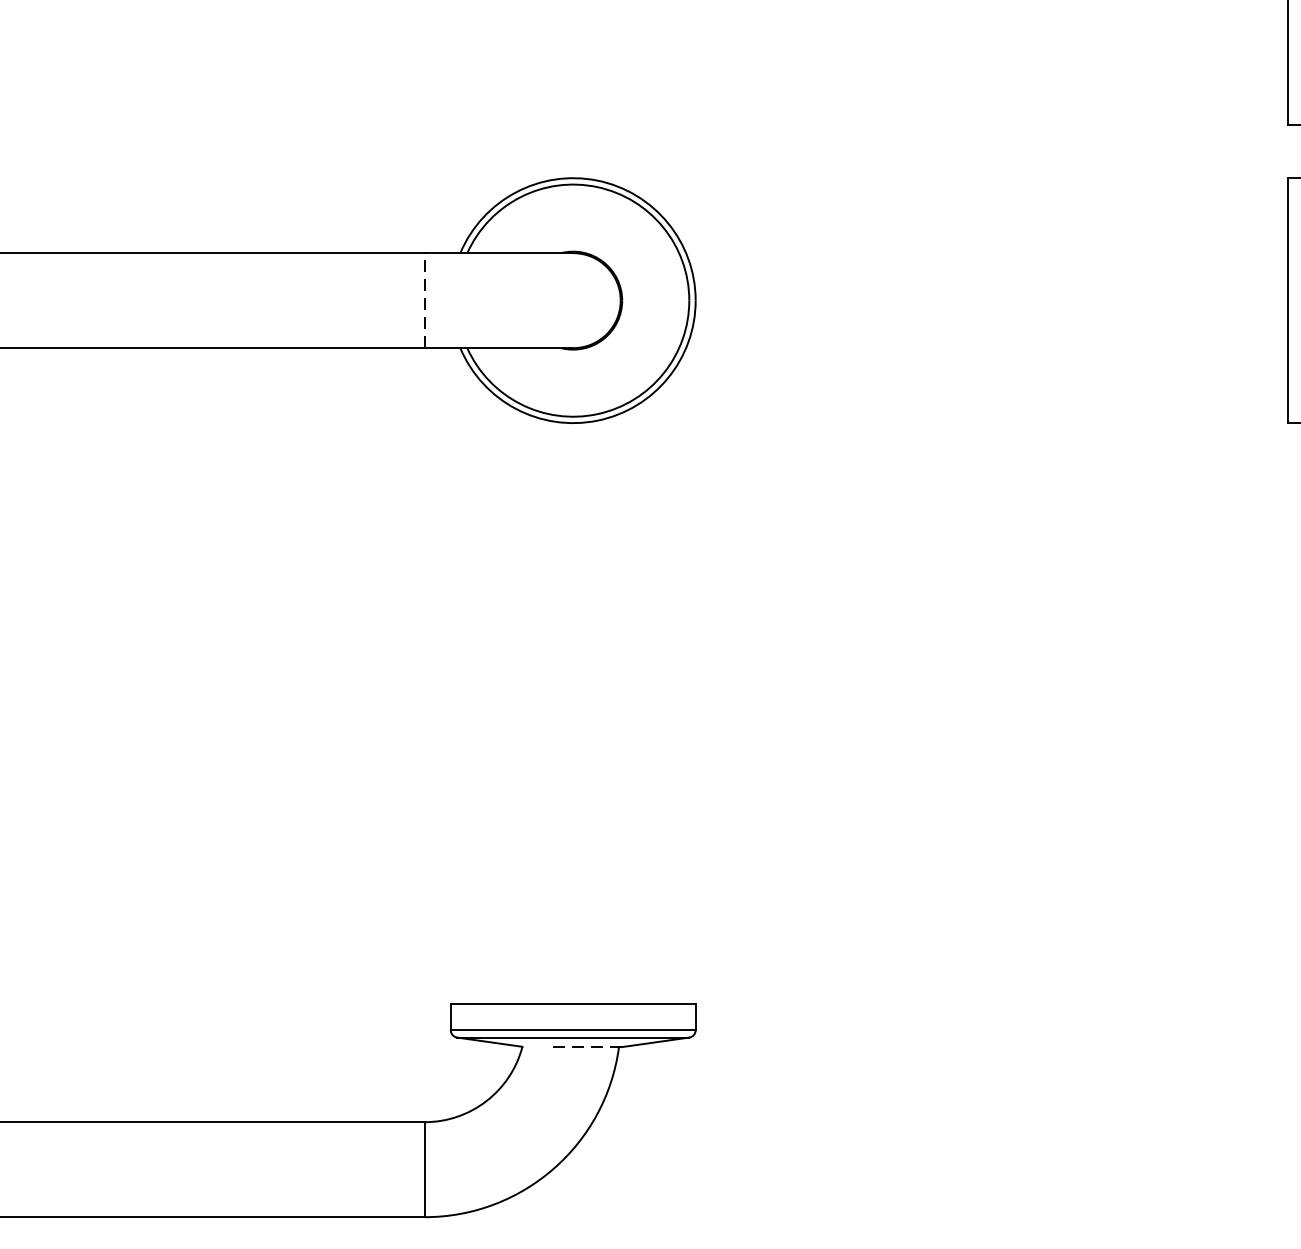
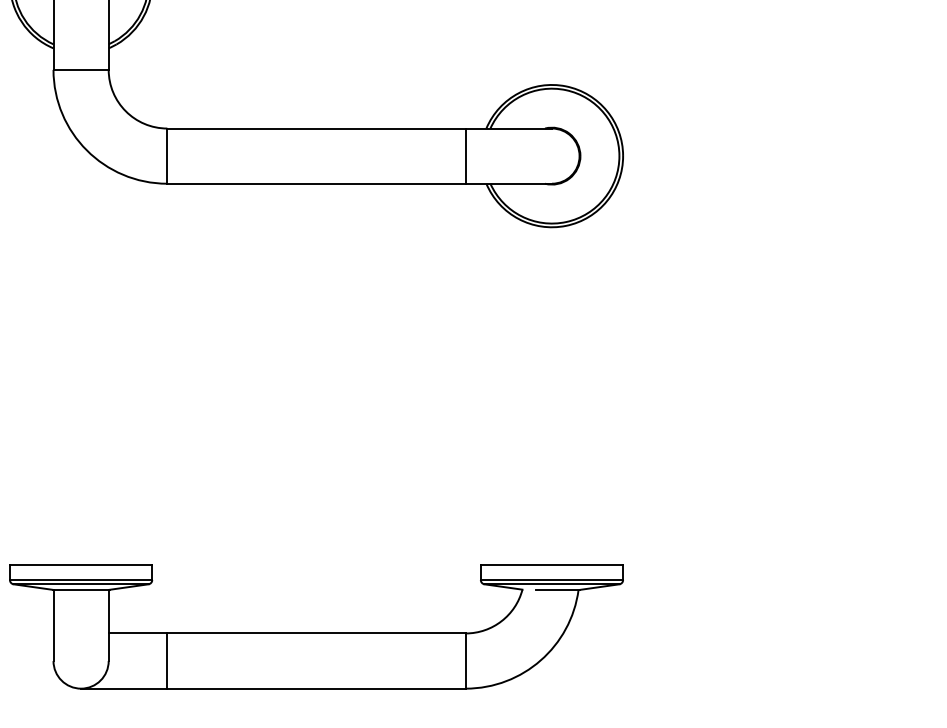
line: (424, 301) -> (465, 156), dashed -> solid
line: (582, 1046) -> (557, 589), dashed -> solid

